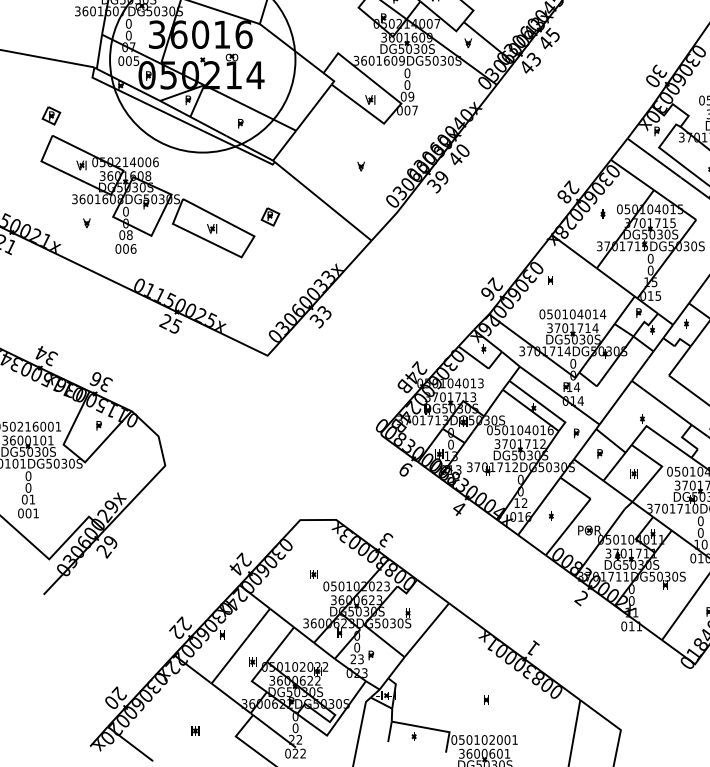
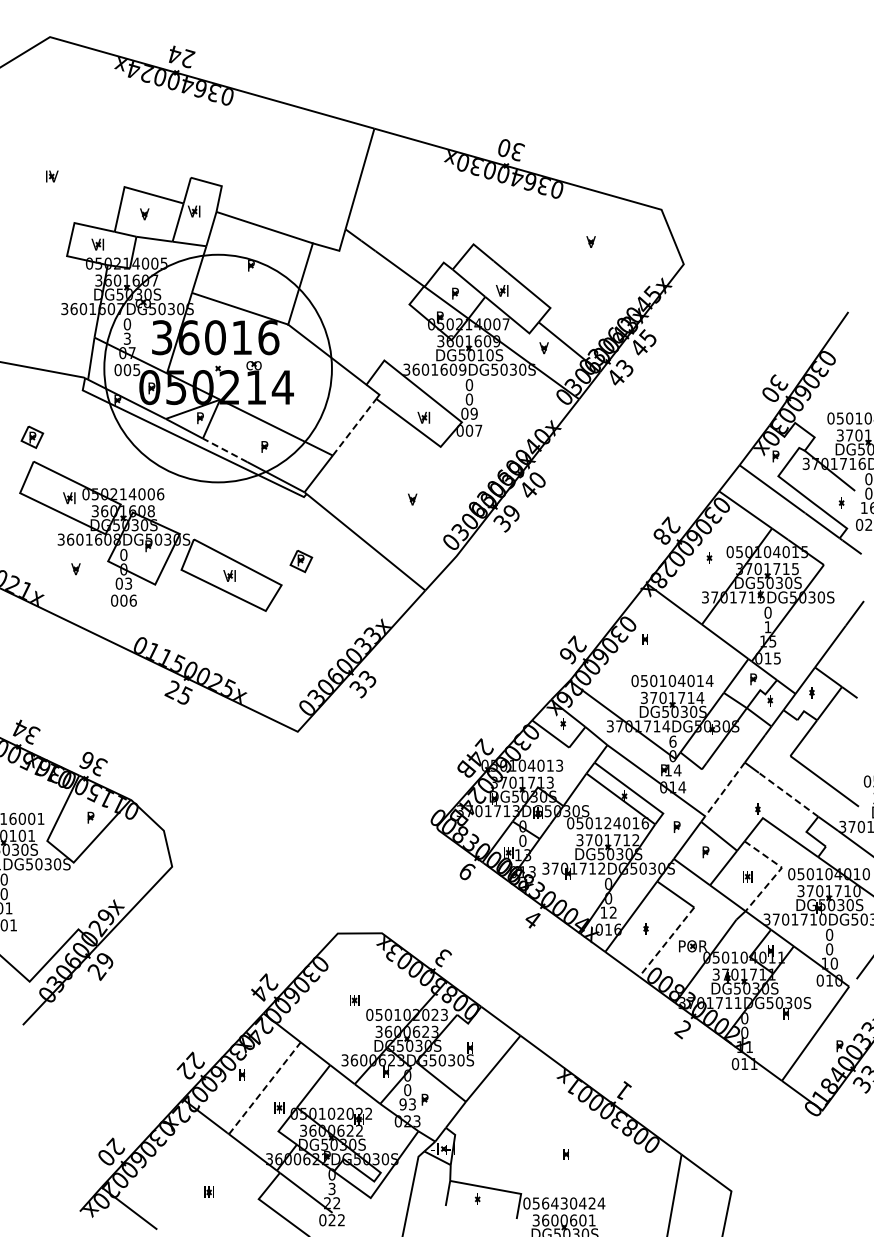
text: (128, 35) -> (127, 338), 0 -> 3
text: (416, 49) -> (480, 355), DG5030S -> DG5010S
line: (313, 107) -> (354, 427), solid -> dashed
line: (207, 126) -> (224, 450), solid -> dashed
text: (129, 234) -> (128, 583), 08 -> 03
text: (650, 270) -> (767, 627), 0 -> 1
text: (572, 363) -> (672, 741), 0 -> 6
line: (615, 402) -> (724, 789), solid -> dashed
line: (667, 406) -> (788, 794), solid -> dashed
text: (519, 430) -> (607, 823), 050104016 -> 050124016
line: (659, 469) -> (778, 871), solid -> dashed
line: (567, 527) -> (666, 942), solid -> dashed
line: (241, 645) -> (265, 1087), solid -> dashed
text: (352, 659) -> (402, 1104), 23 -> 93
text: (295, 728) -> (331, 1189), 0 -> 3
text: (492, 740) -> (573, 1203), 050102001 -> 056430424

